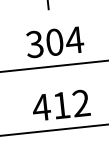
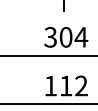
text: (41, 108) -> (50, 86), 412 -> 112

